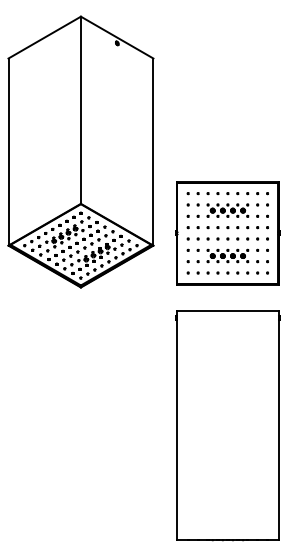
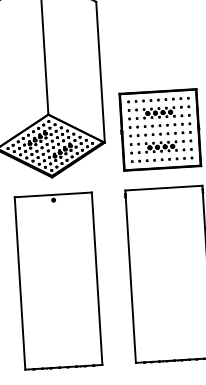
part: (80, 425) -> (58, 281), added

